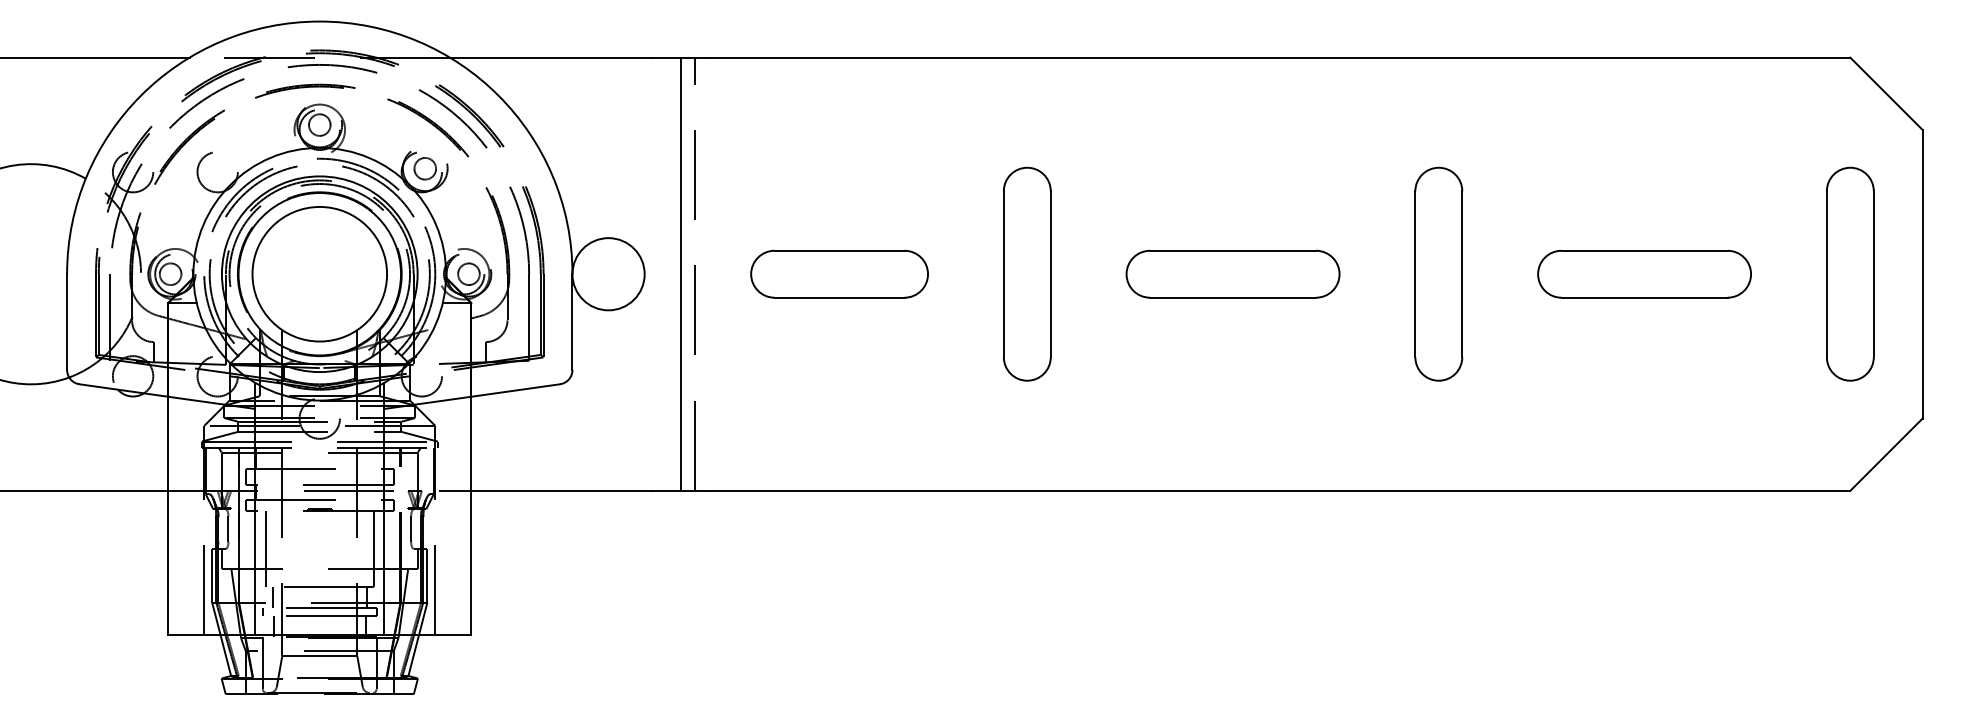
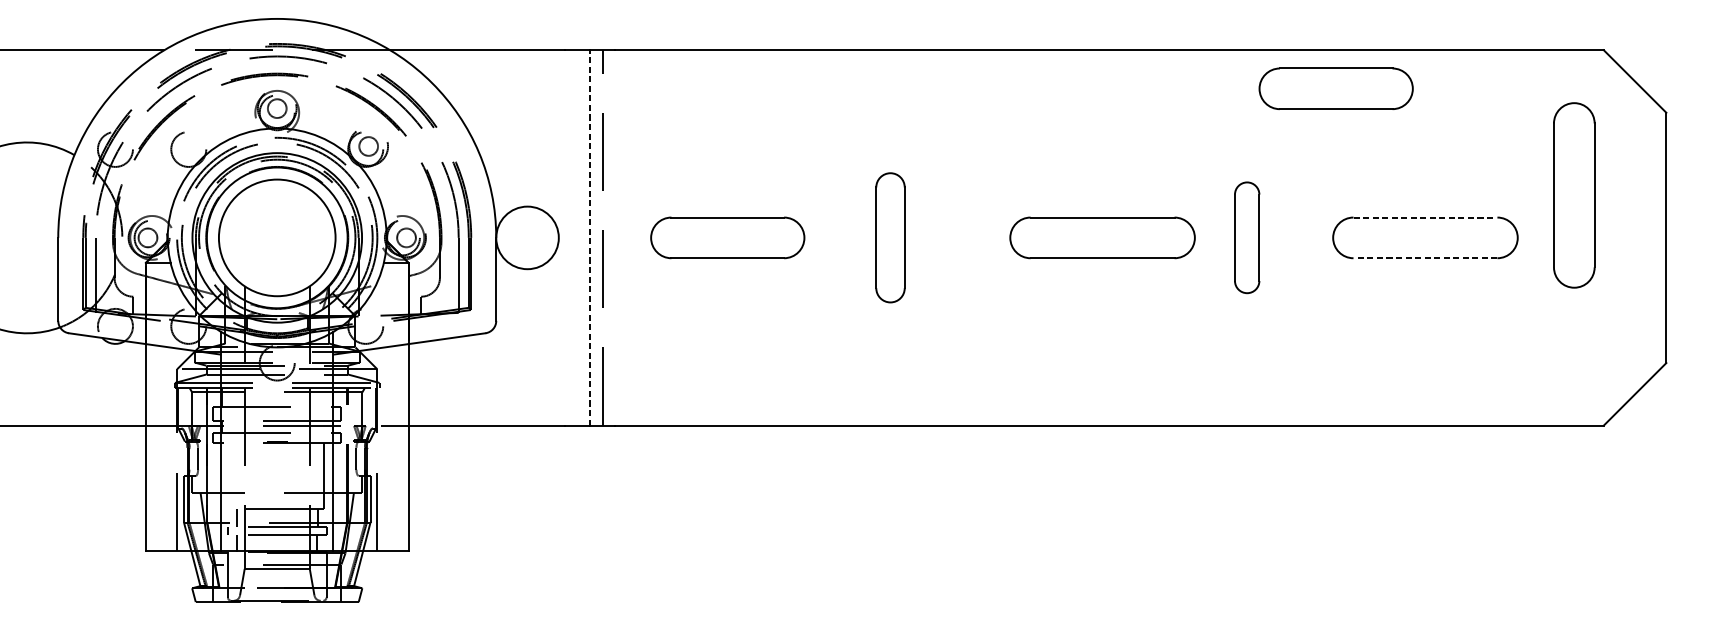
part: (1541, 101) -> (1336, 88), added
line: (1645, 250) -> (1426, 217), solid -> dashed
part: (1027, 273) -> (890, 237), size x0.7
part: (1232, 273) -> (1102, 237), moved
part: (1438, 273) -> (1246, 237), size x0.6
part: (1850, 273) -> (1574, 194), moved
line: (680, 274) -> (589, 238), solid -> dashed
line: (1644, 297) -> (1425, 258), solid -> dashed
line: (265, 548) -> (230, 475), removed

